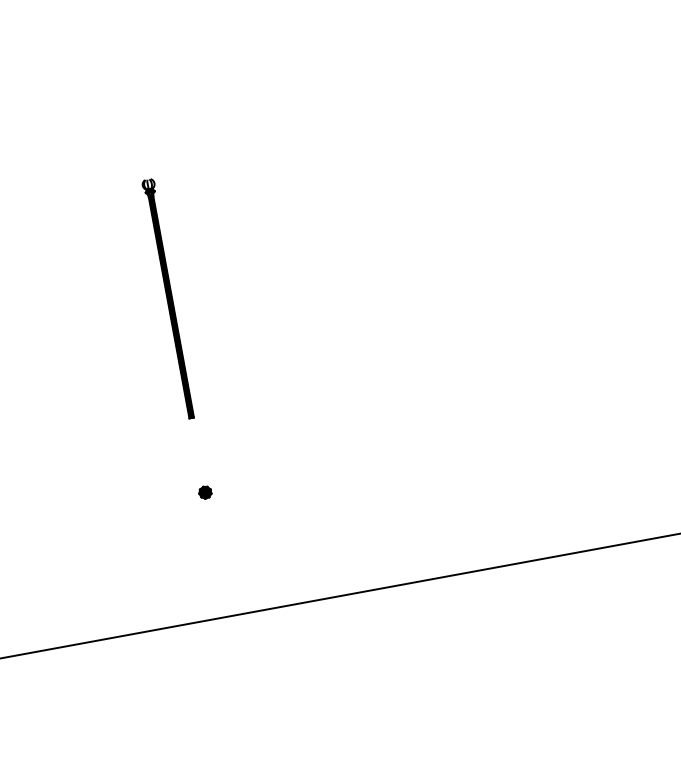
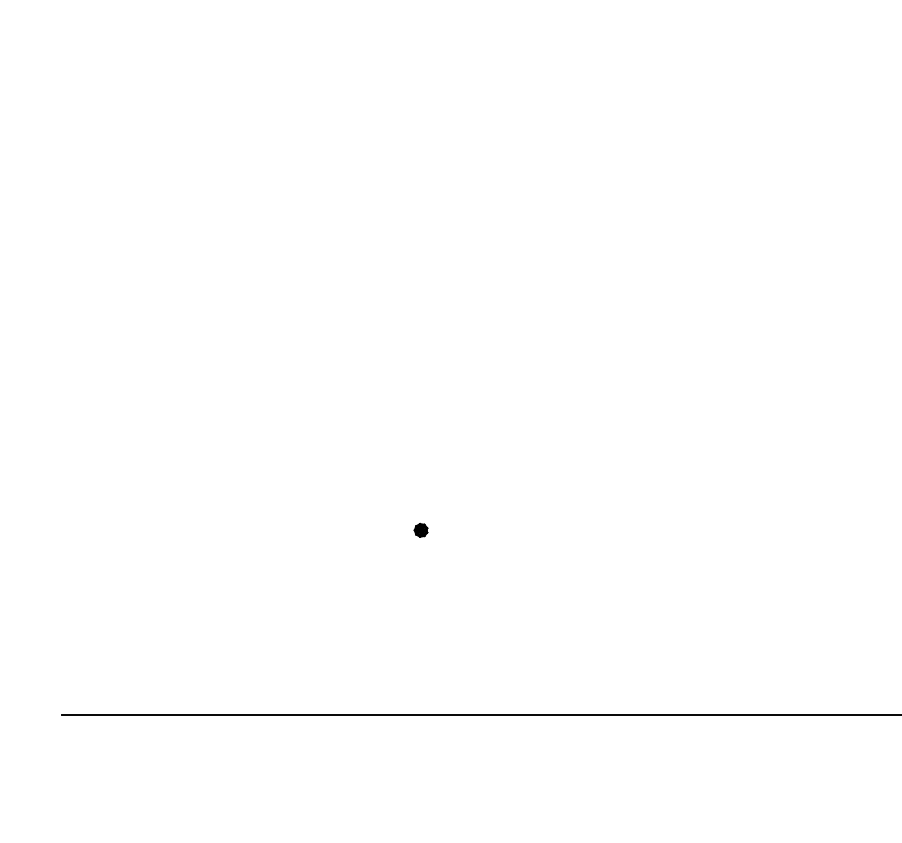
part: (169, 298) -> (450, 373), removed
part: (204, 491) -> (420, 529), moved

